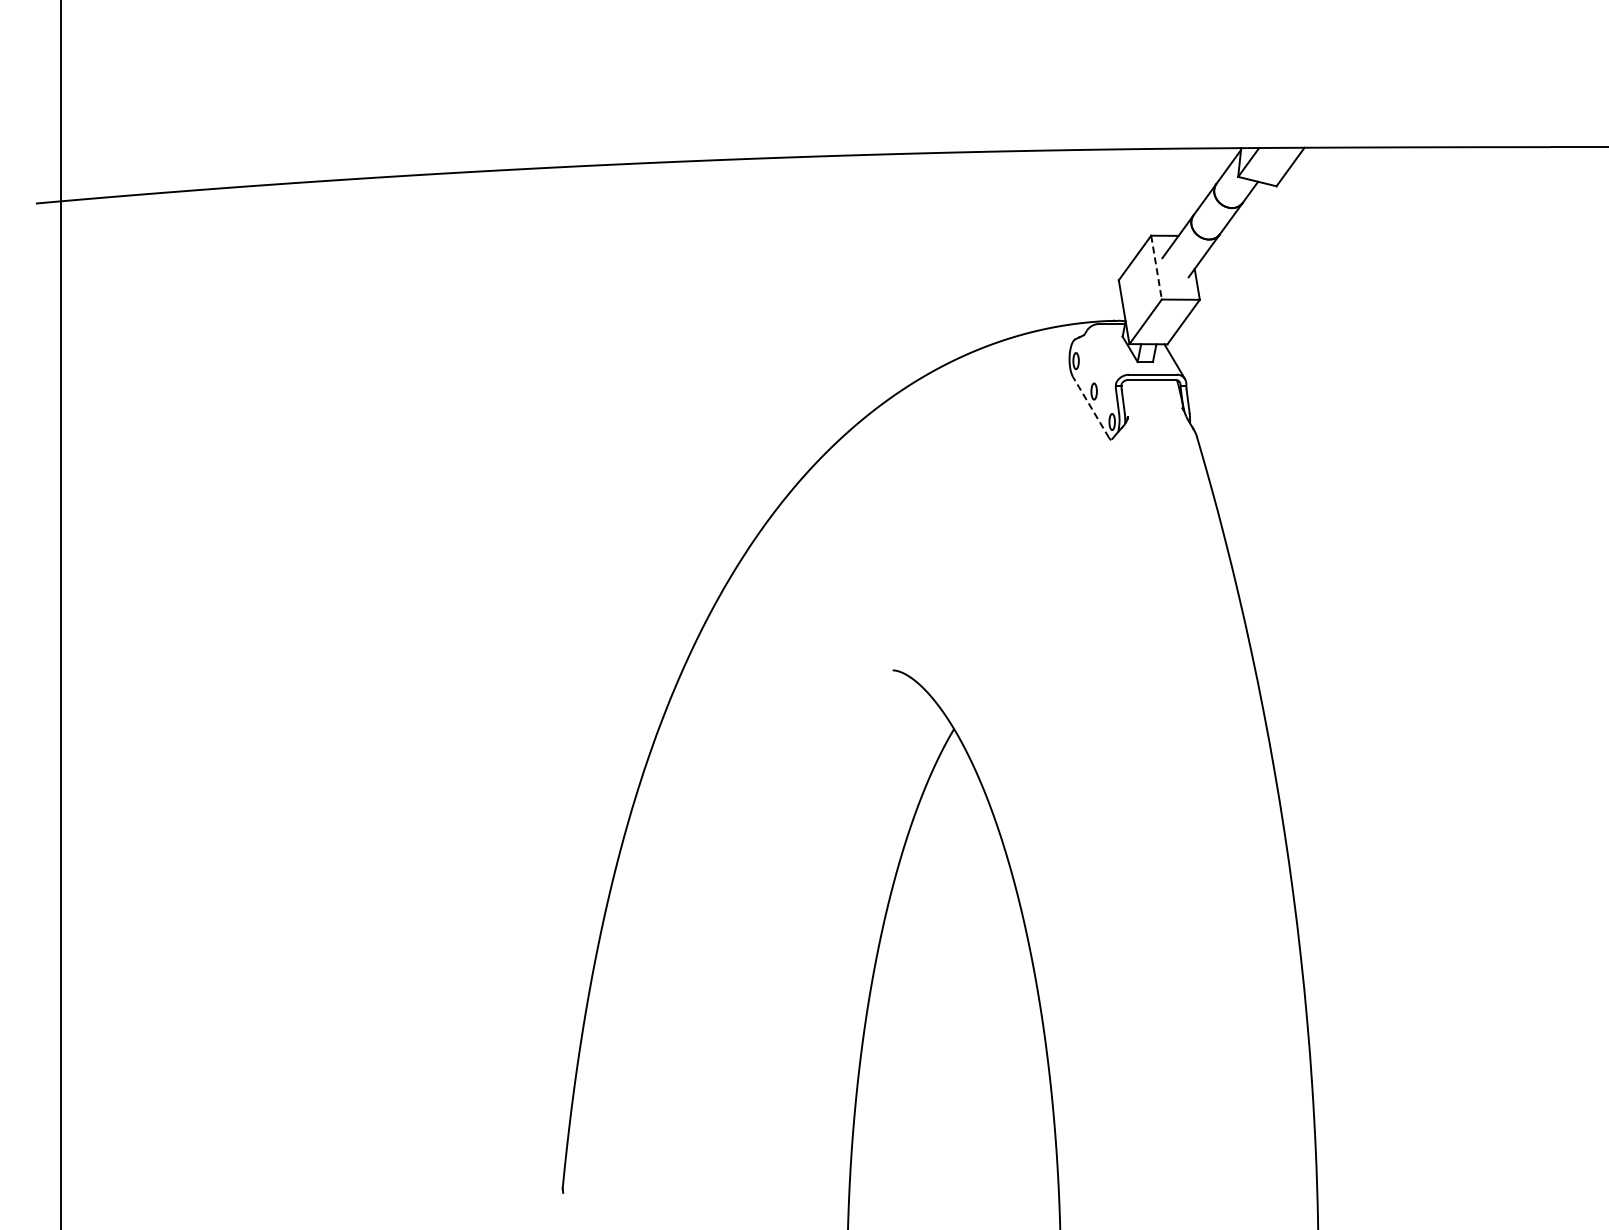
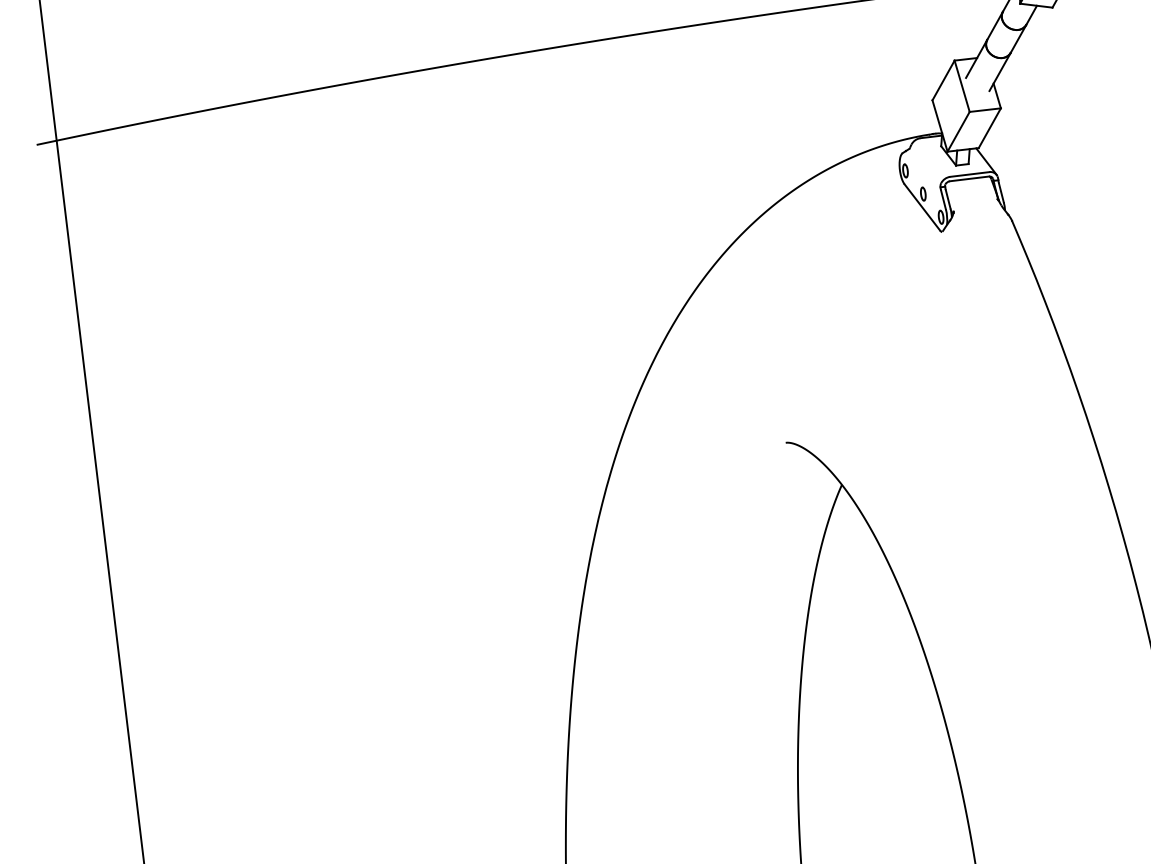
line: (1156, 268) -> (962, 86), dashed -> solid
line: (1090, 406) -> (921, 206), dashed -> solid

